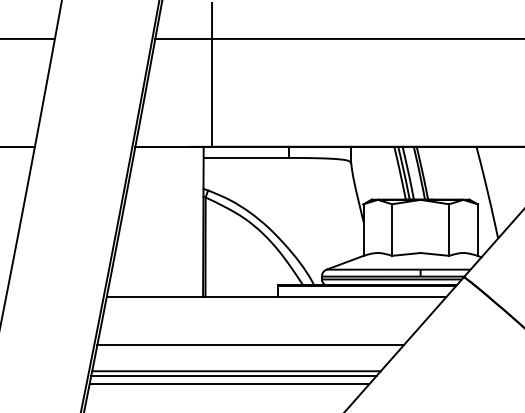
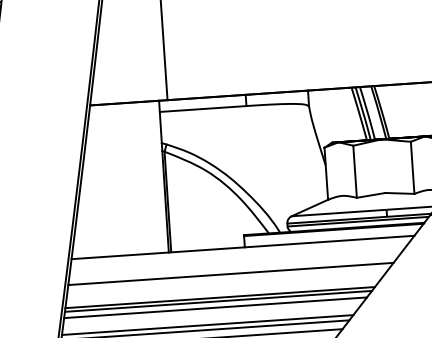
line: (262, 322) -> (230, 274), added
line: (248, 348) -> (218, 301), added
line: (245, 354) -> (215, 307), added

